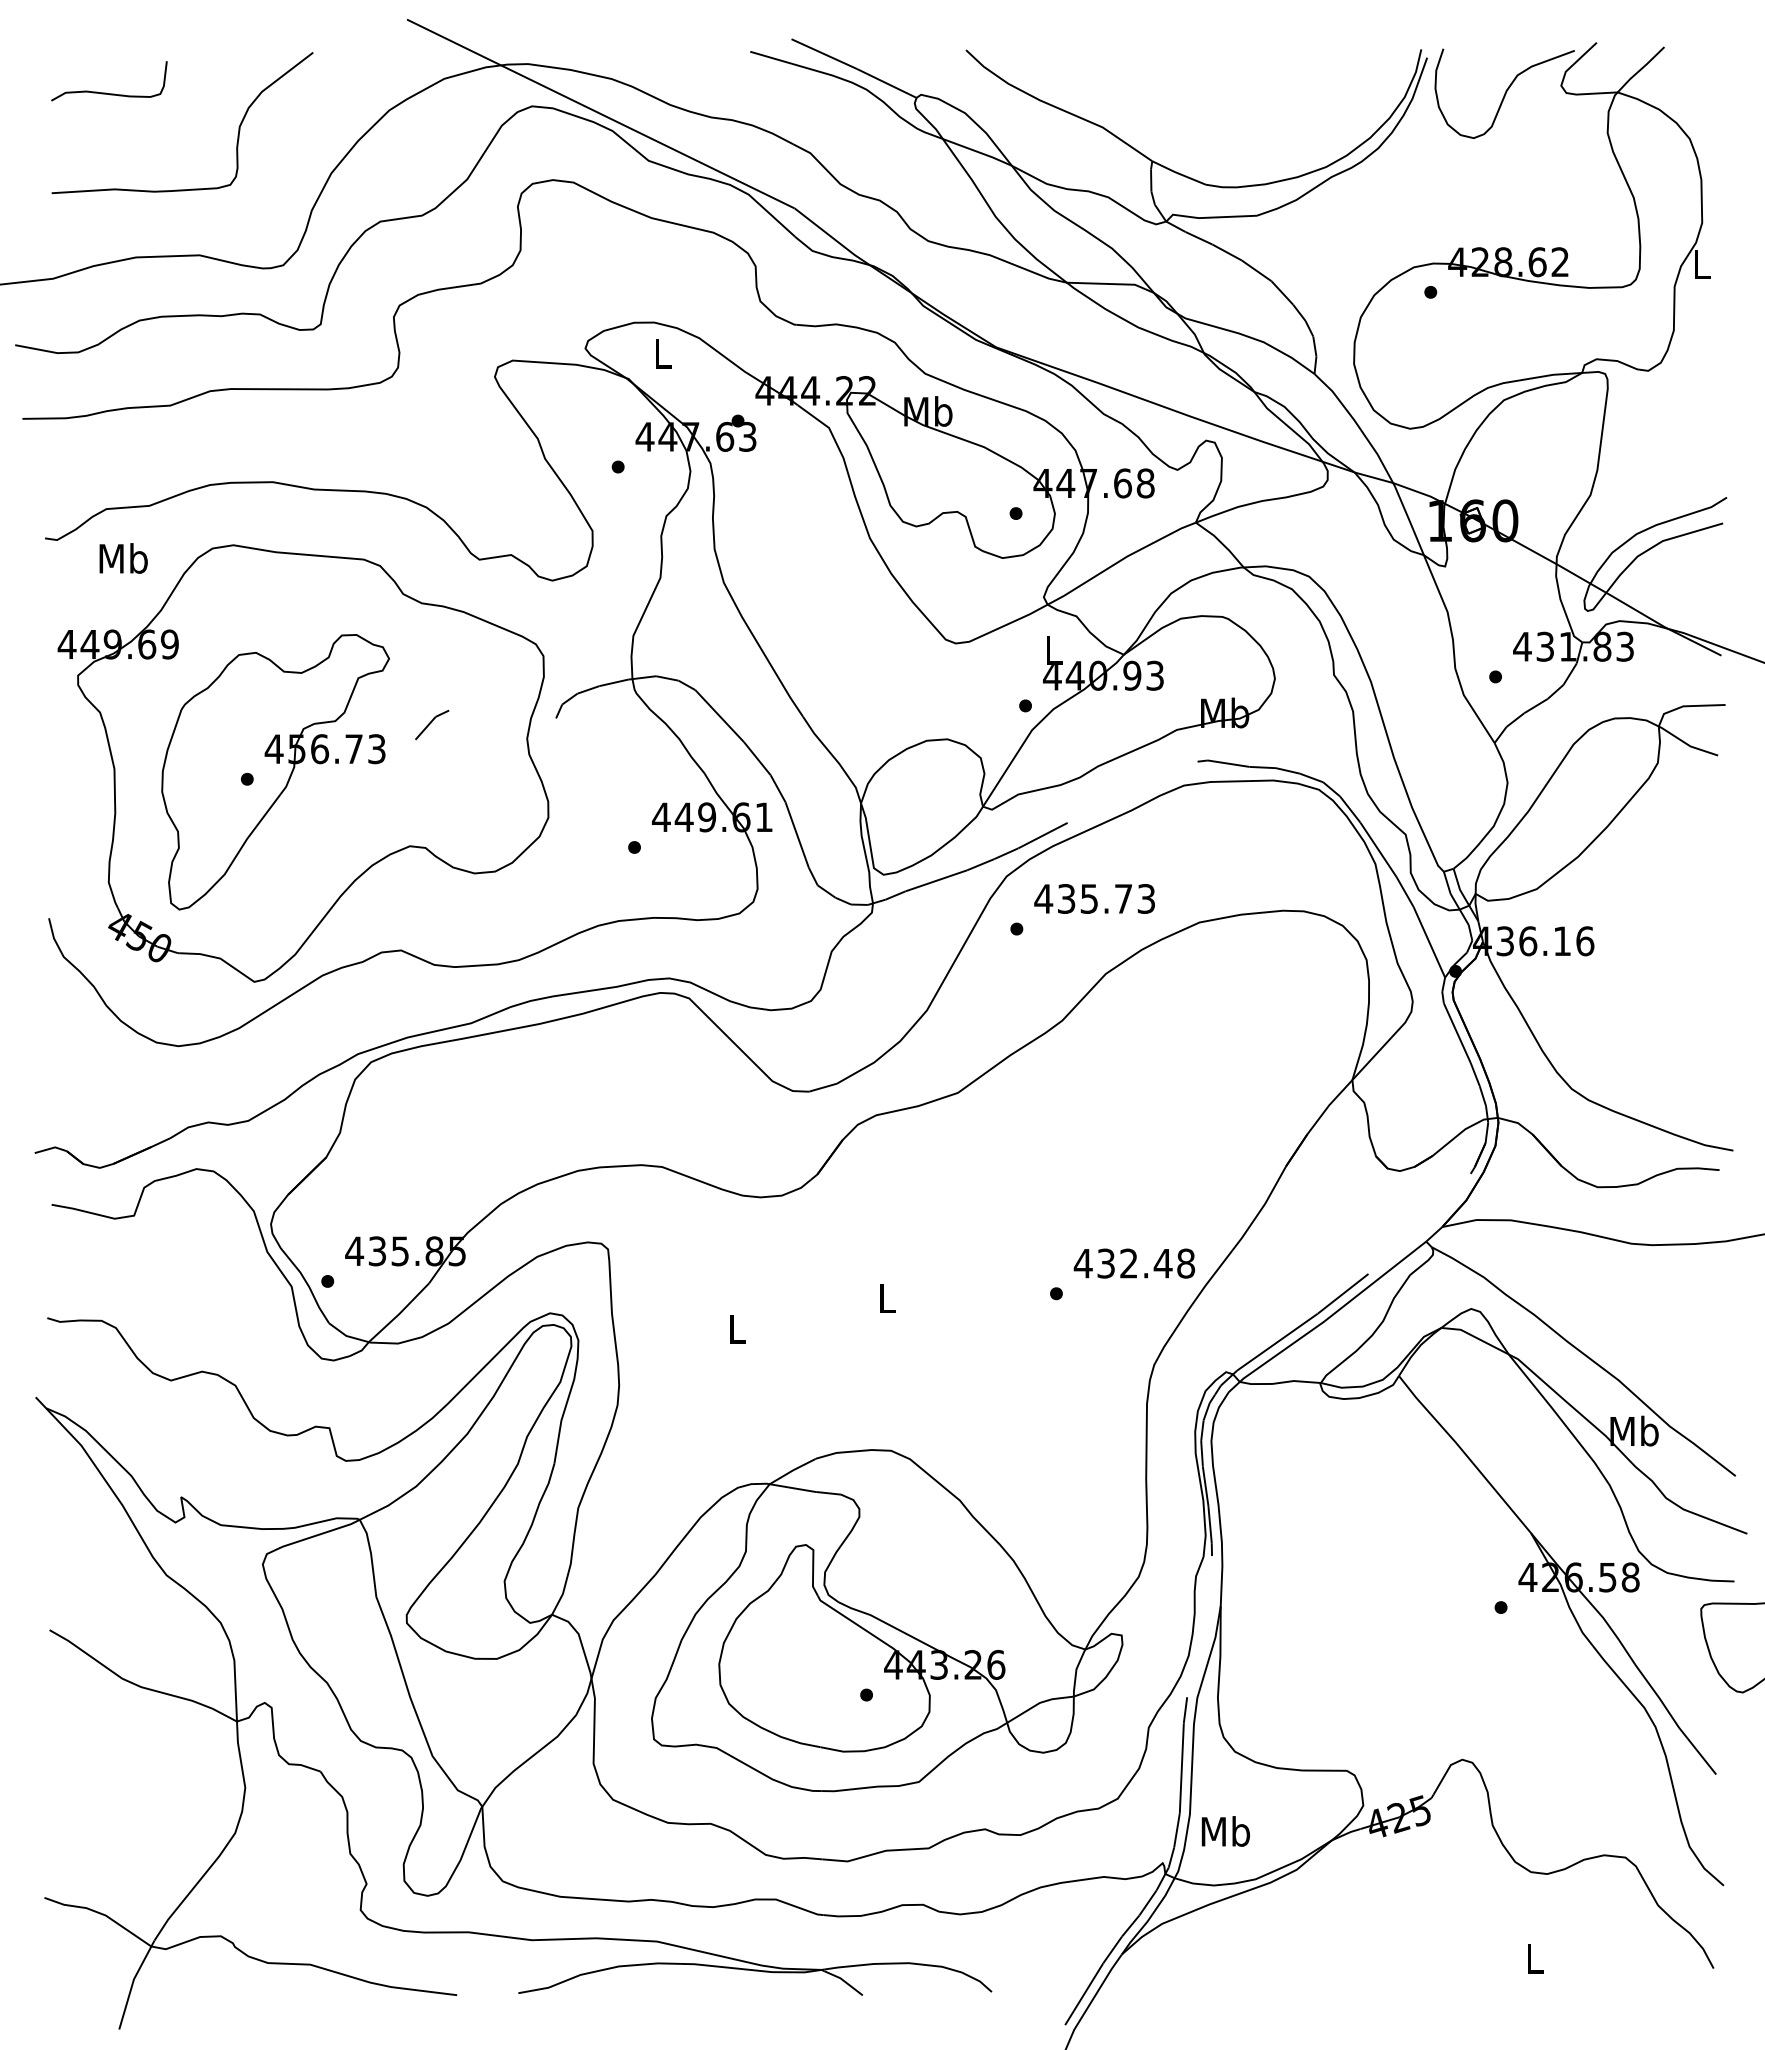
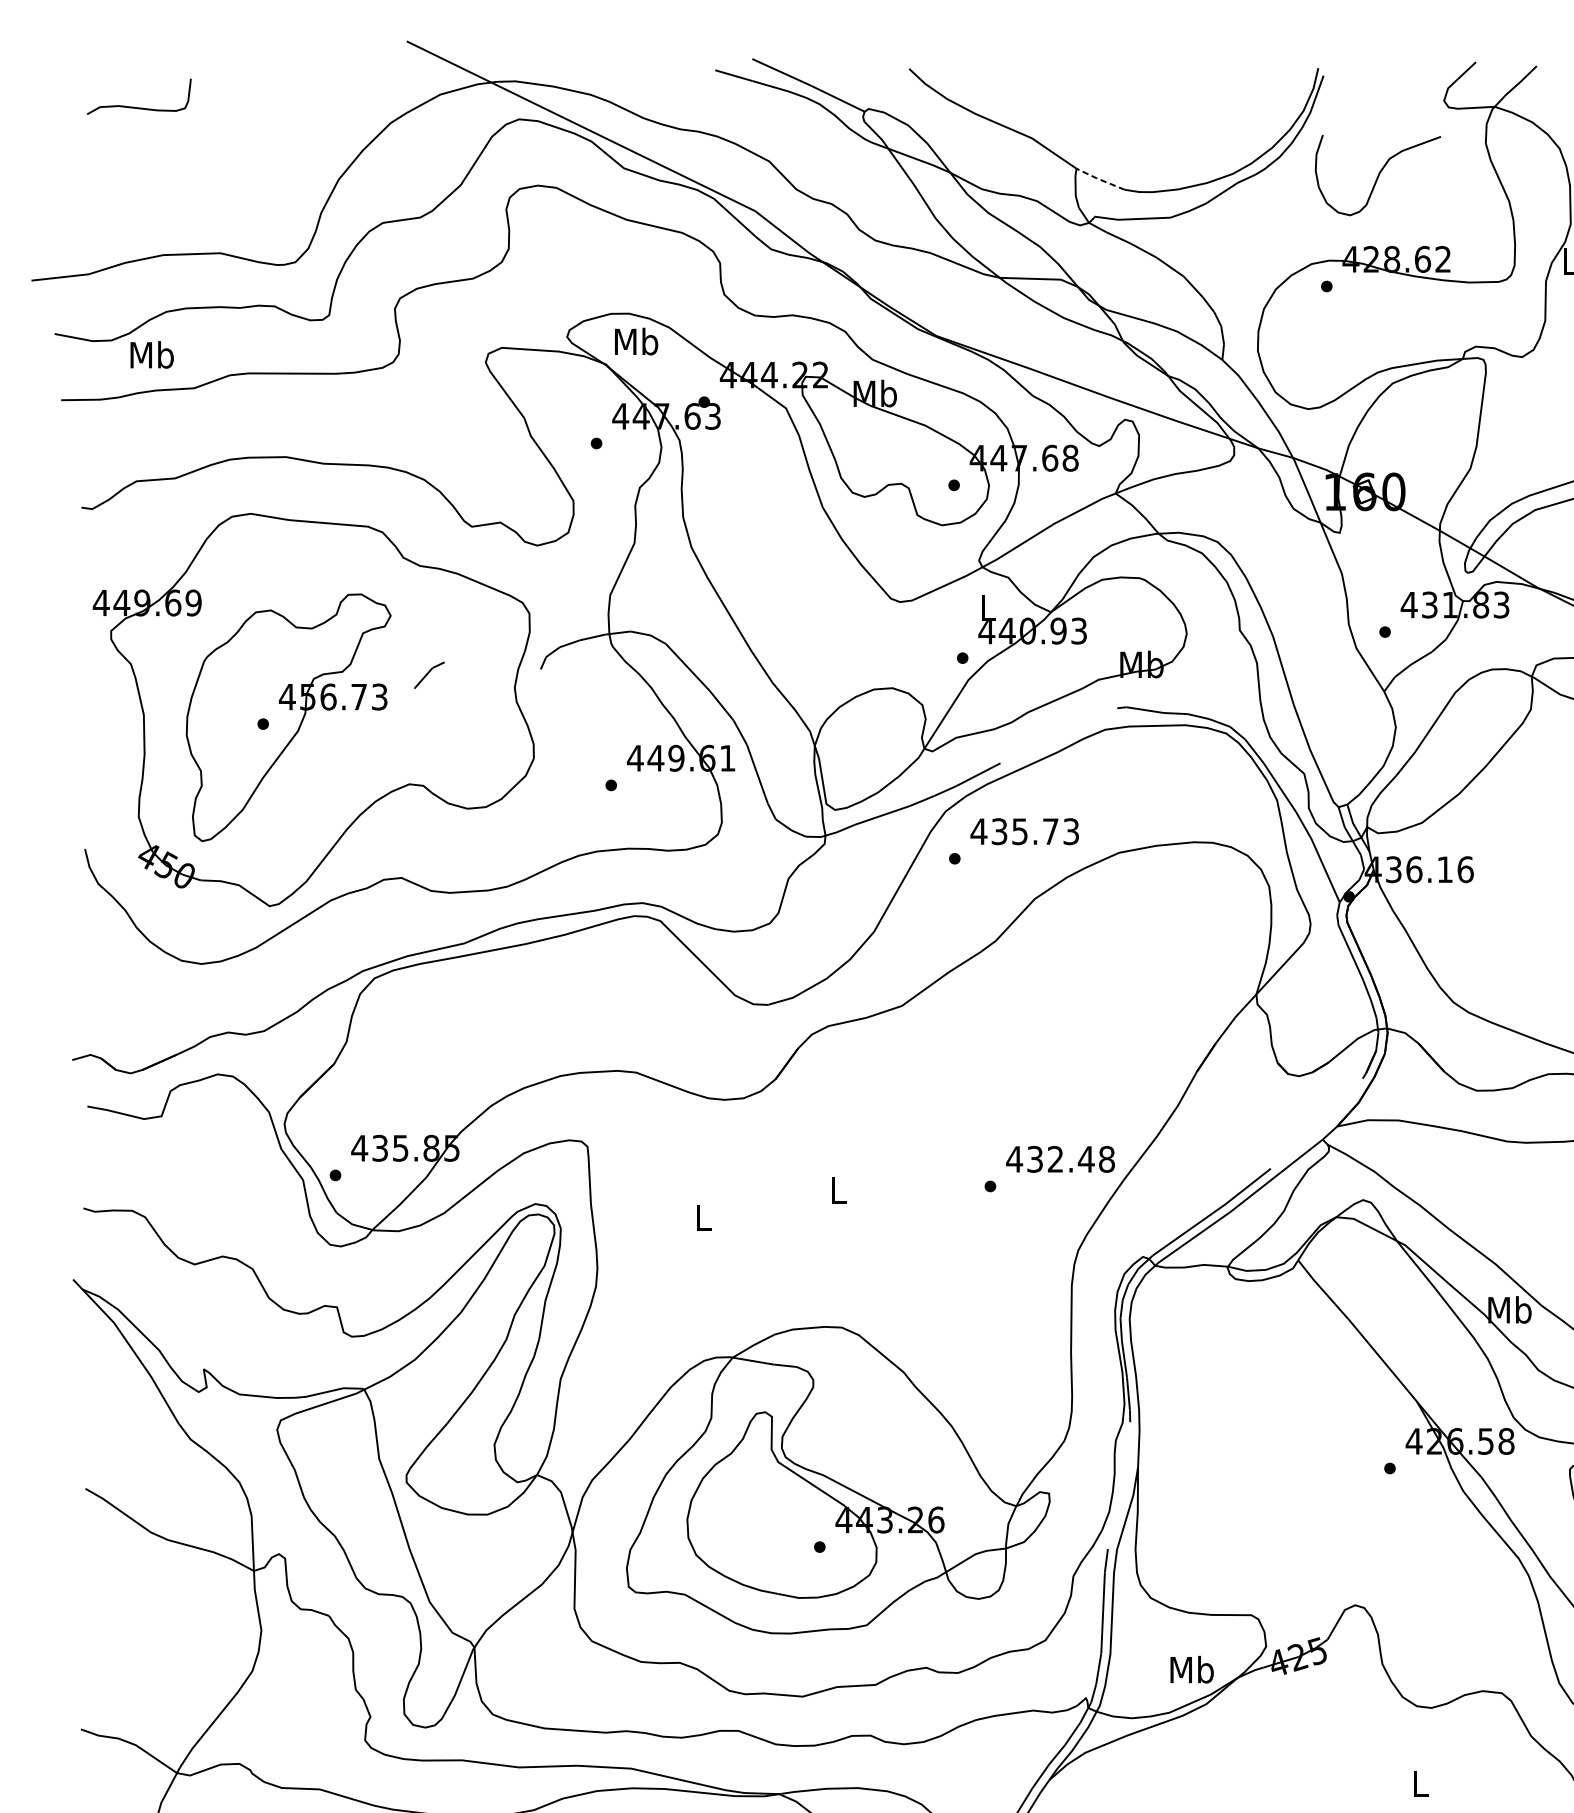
curve: (1504, 93) -> (1377, 175), moved
curve: (237, 134) -> (254, 144), removed
line: (1177, 173) -> (1099, 179), solid -> dashed
text: (662, 353) -> (636, 341), L -> Mb
text: (123, 558) -> (151, 354), moved
text: (1225, 1831) -> (1191, 1669), moved

